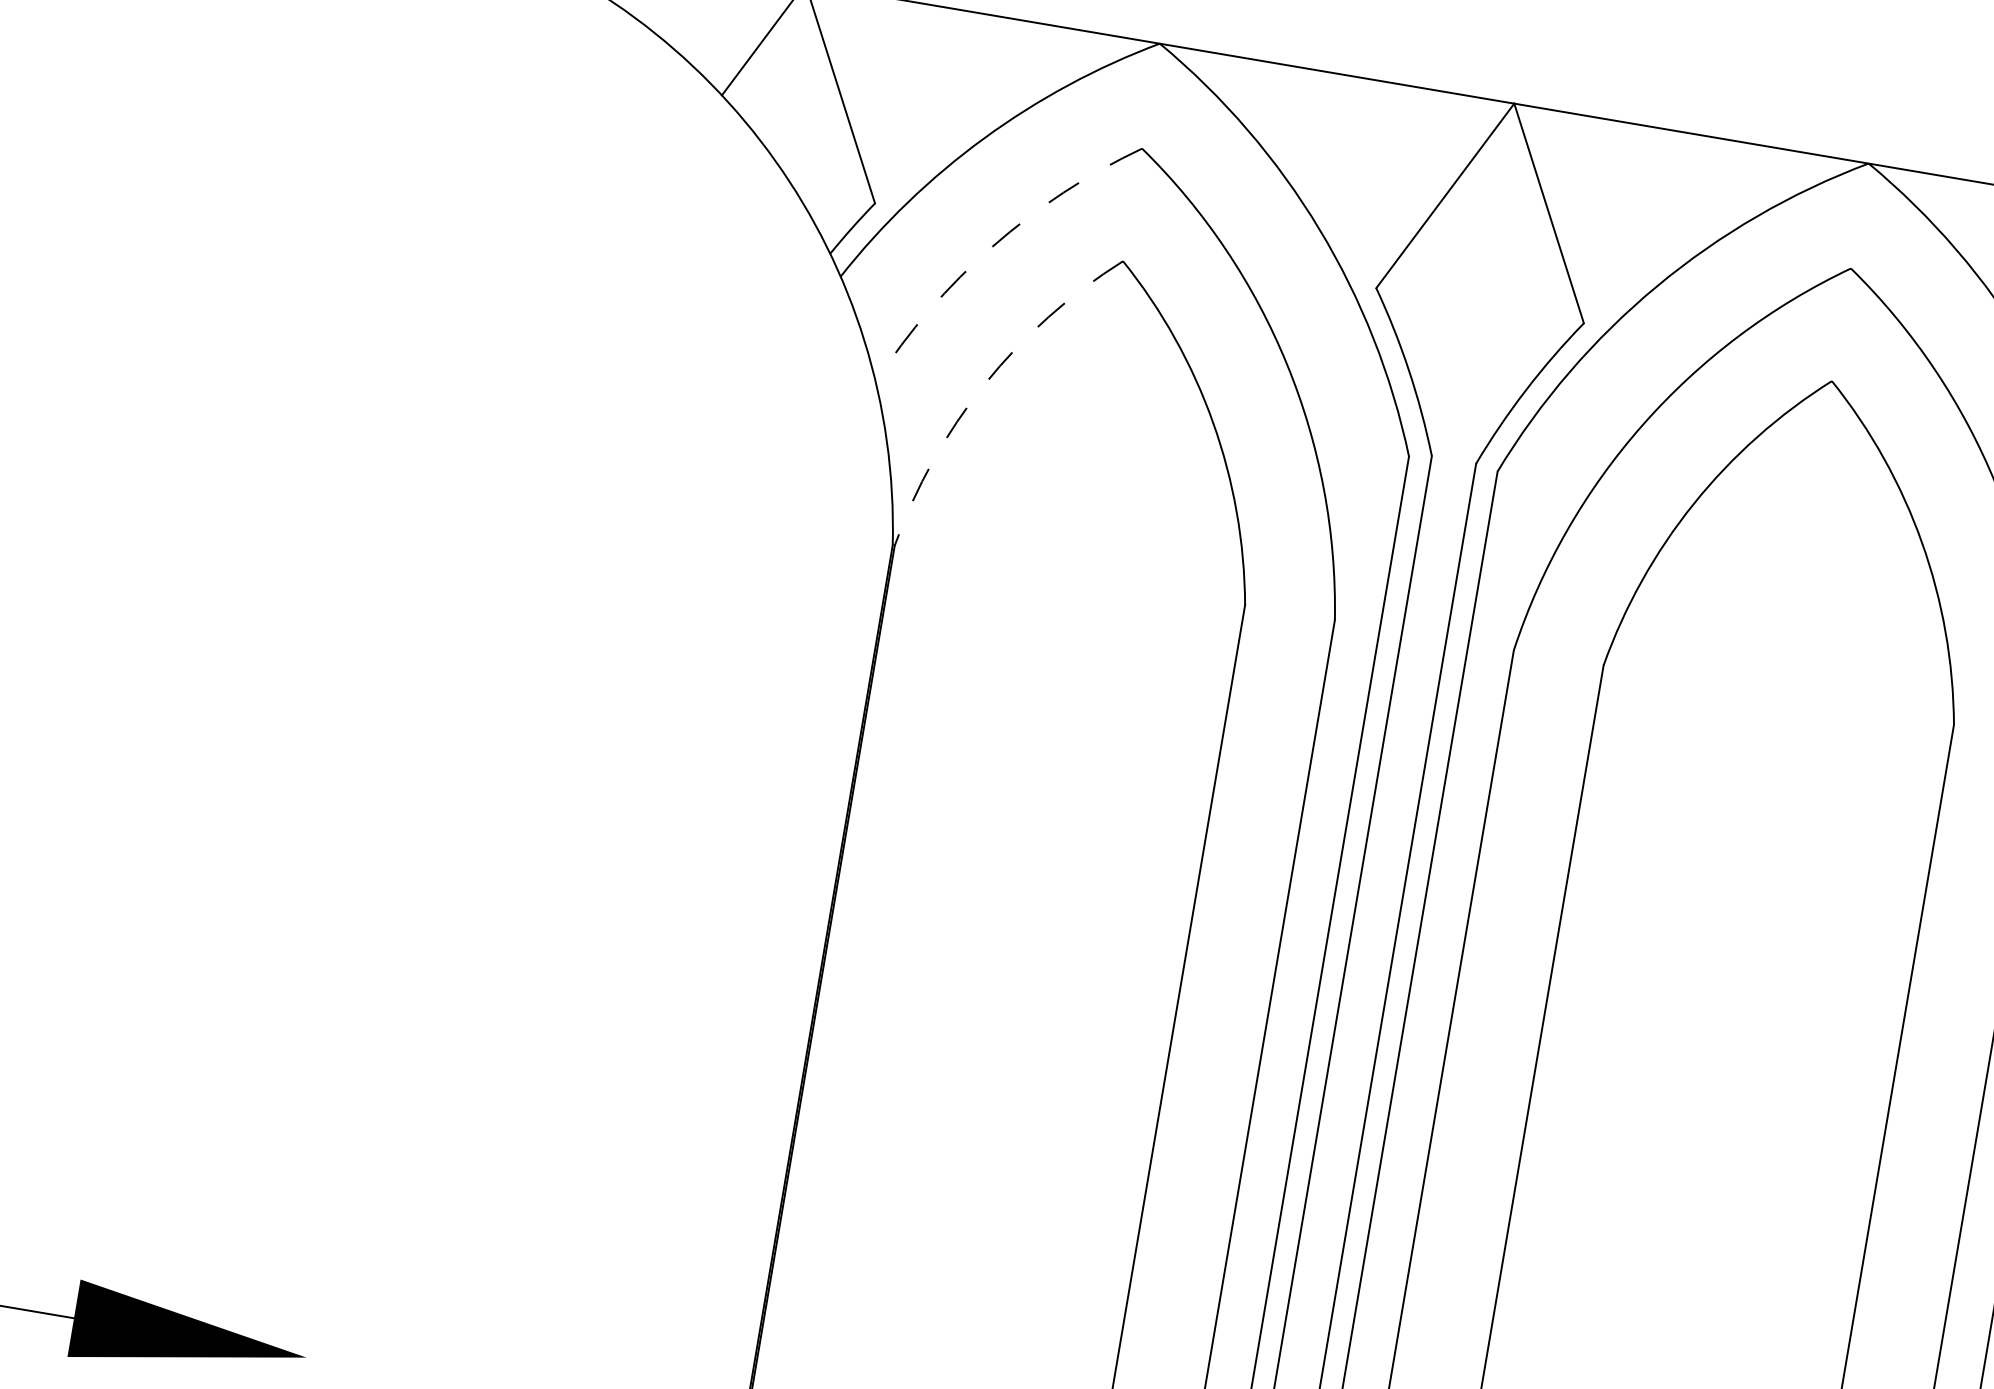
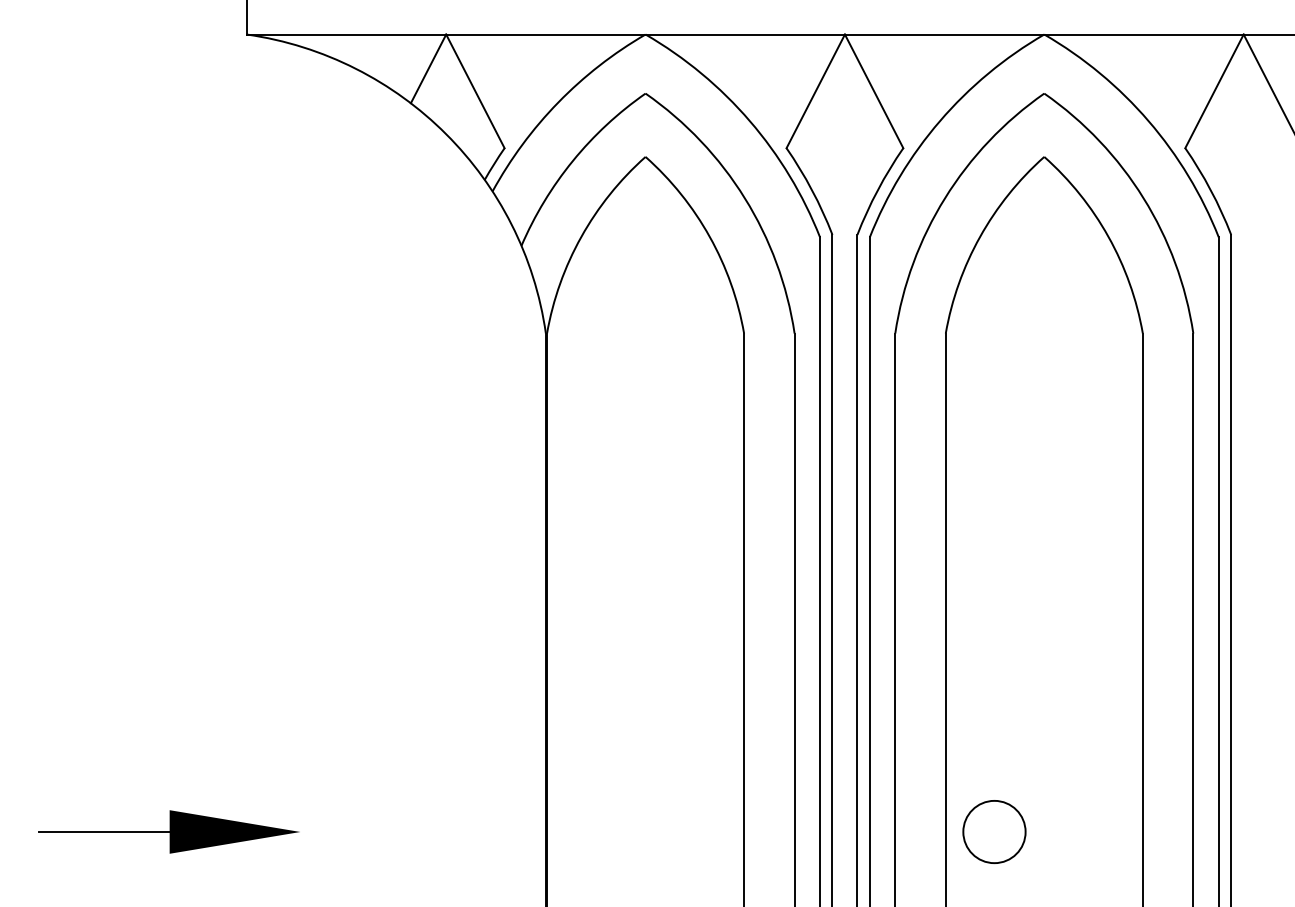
arc: (991, 247) -> (572, 161), dashed -> solid
arc: (985, 383) -> (581, 236), dashed -> solid

